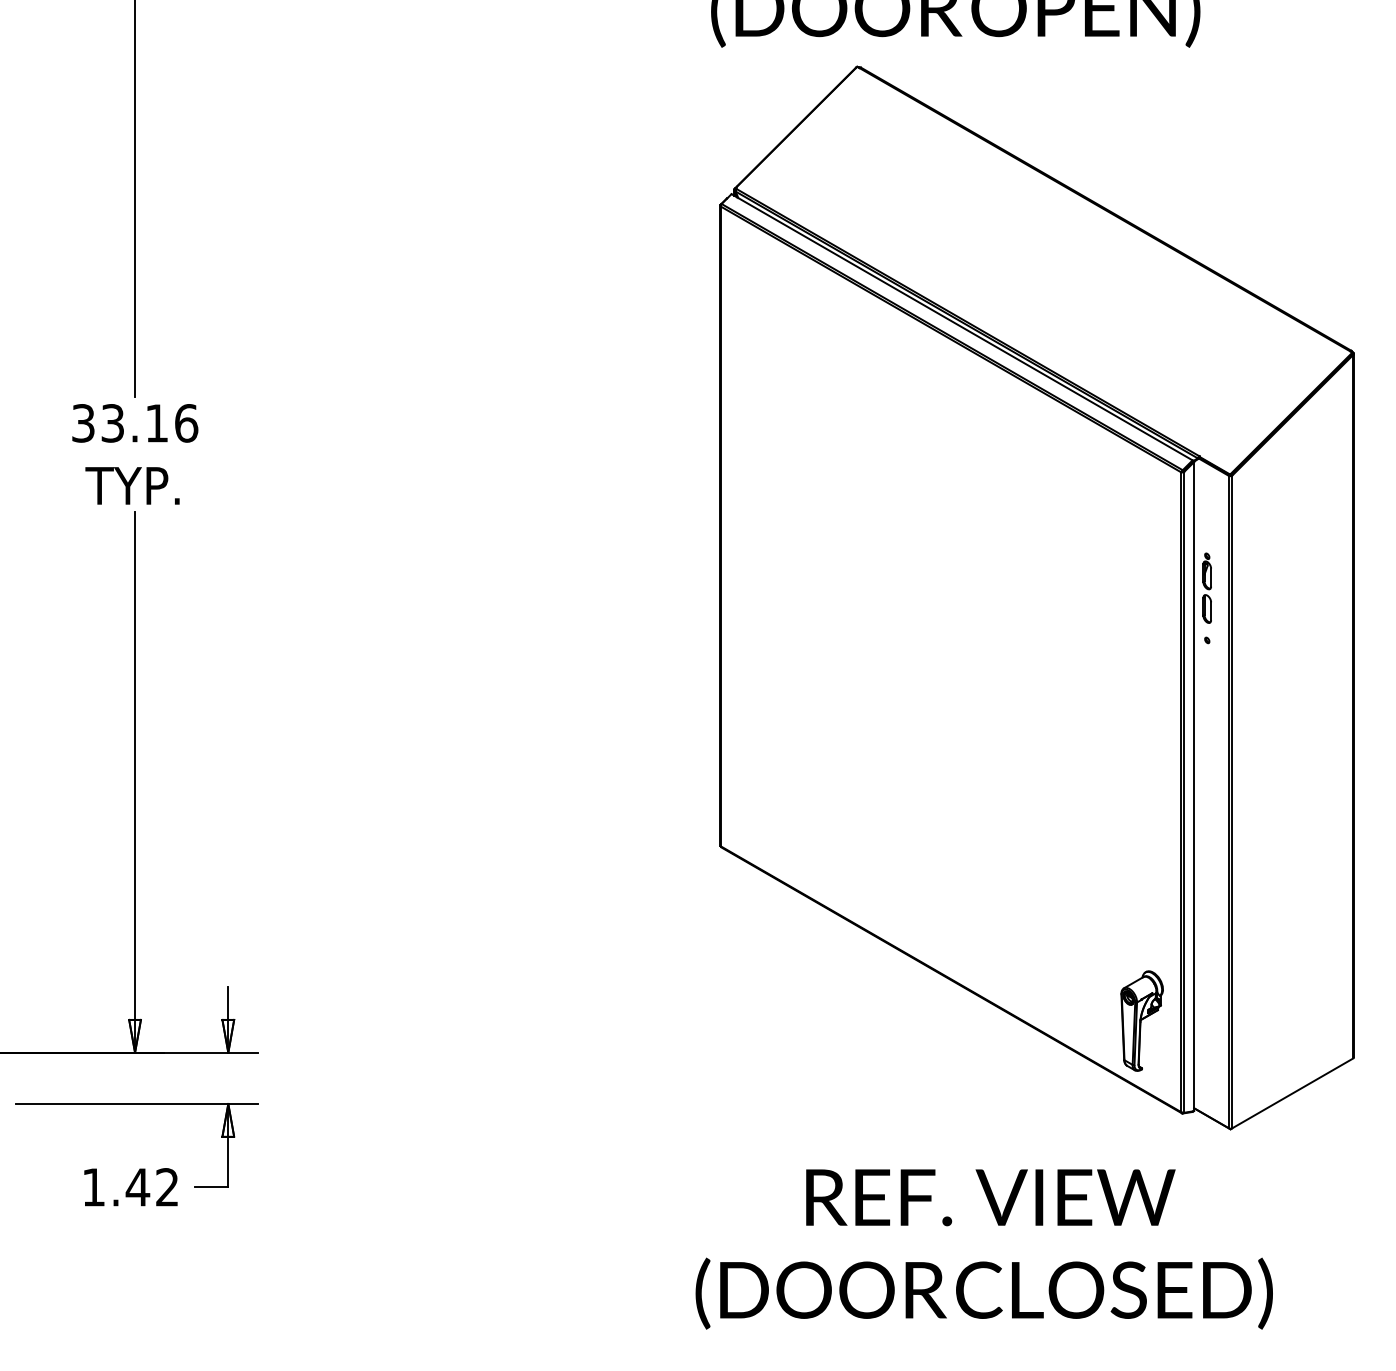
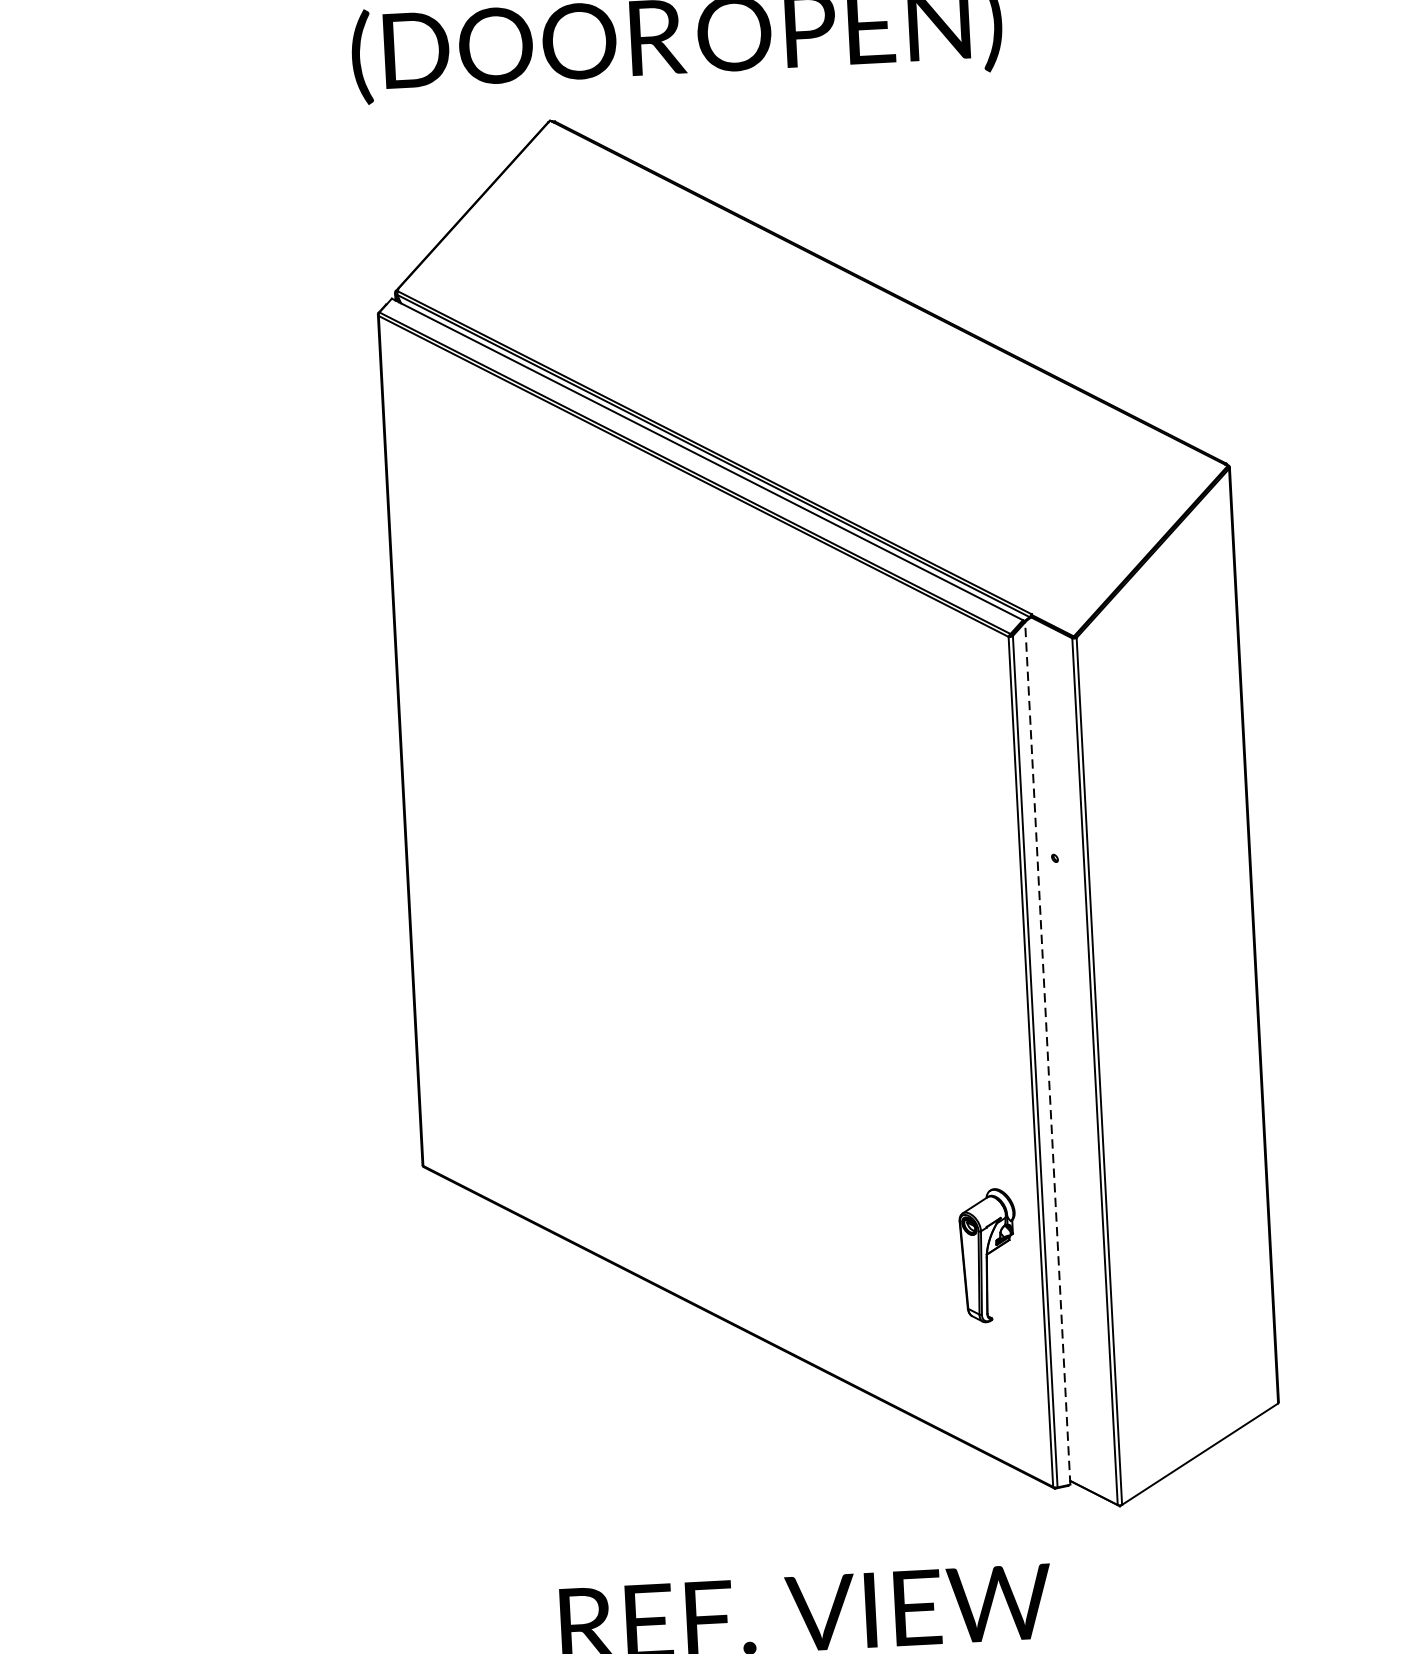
part: (1206, 587) -> (1050, 788), removed
line: (1194, 786) -> (1048, 1053), solid -> dashed
part: (1141, 1020) -> (988, 1254), moved

